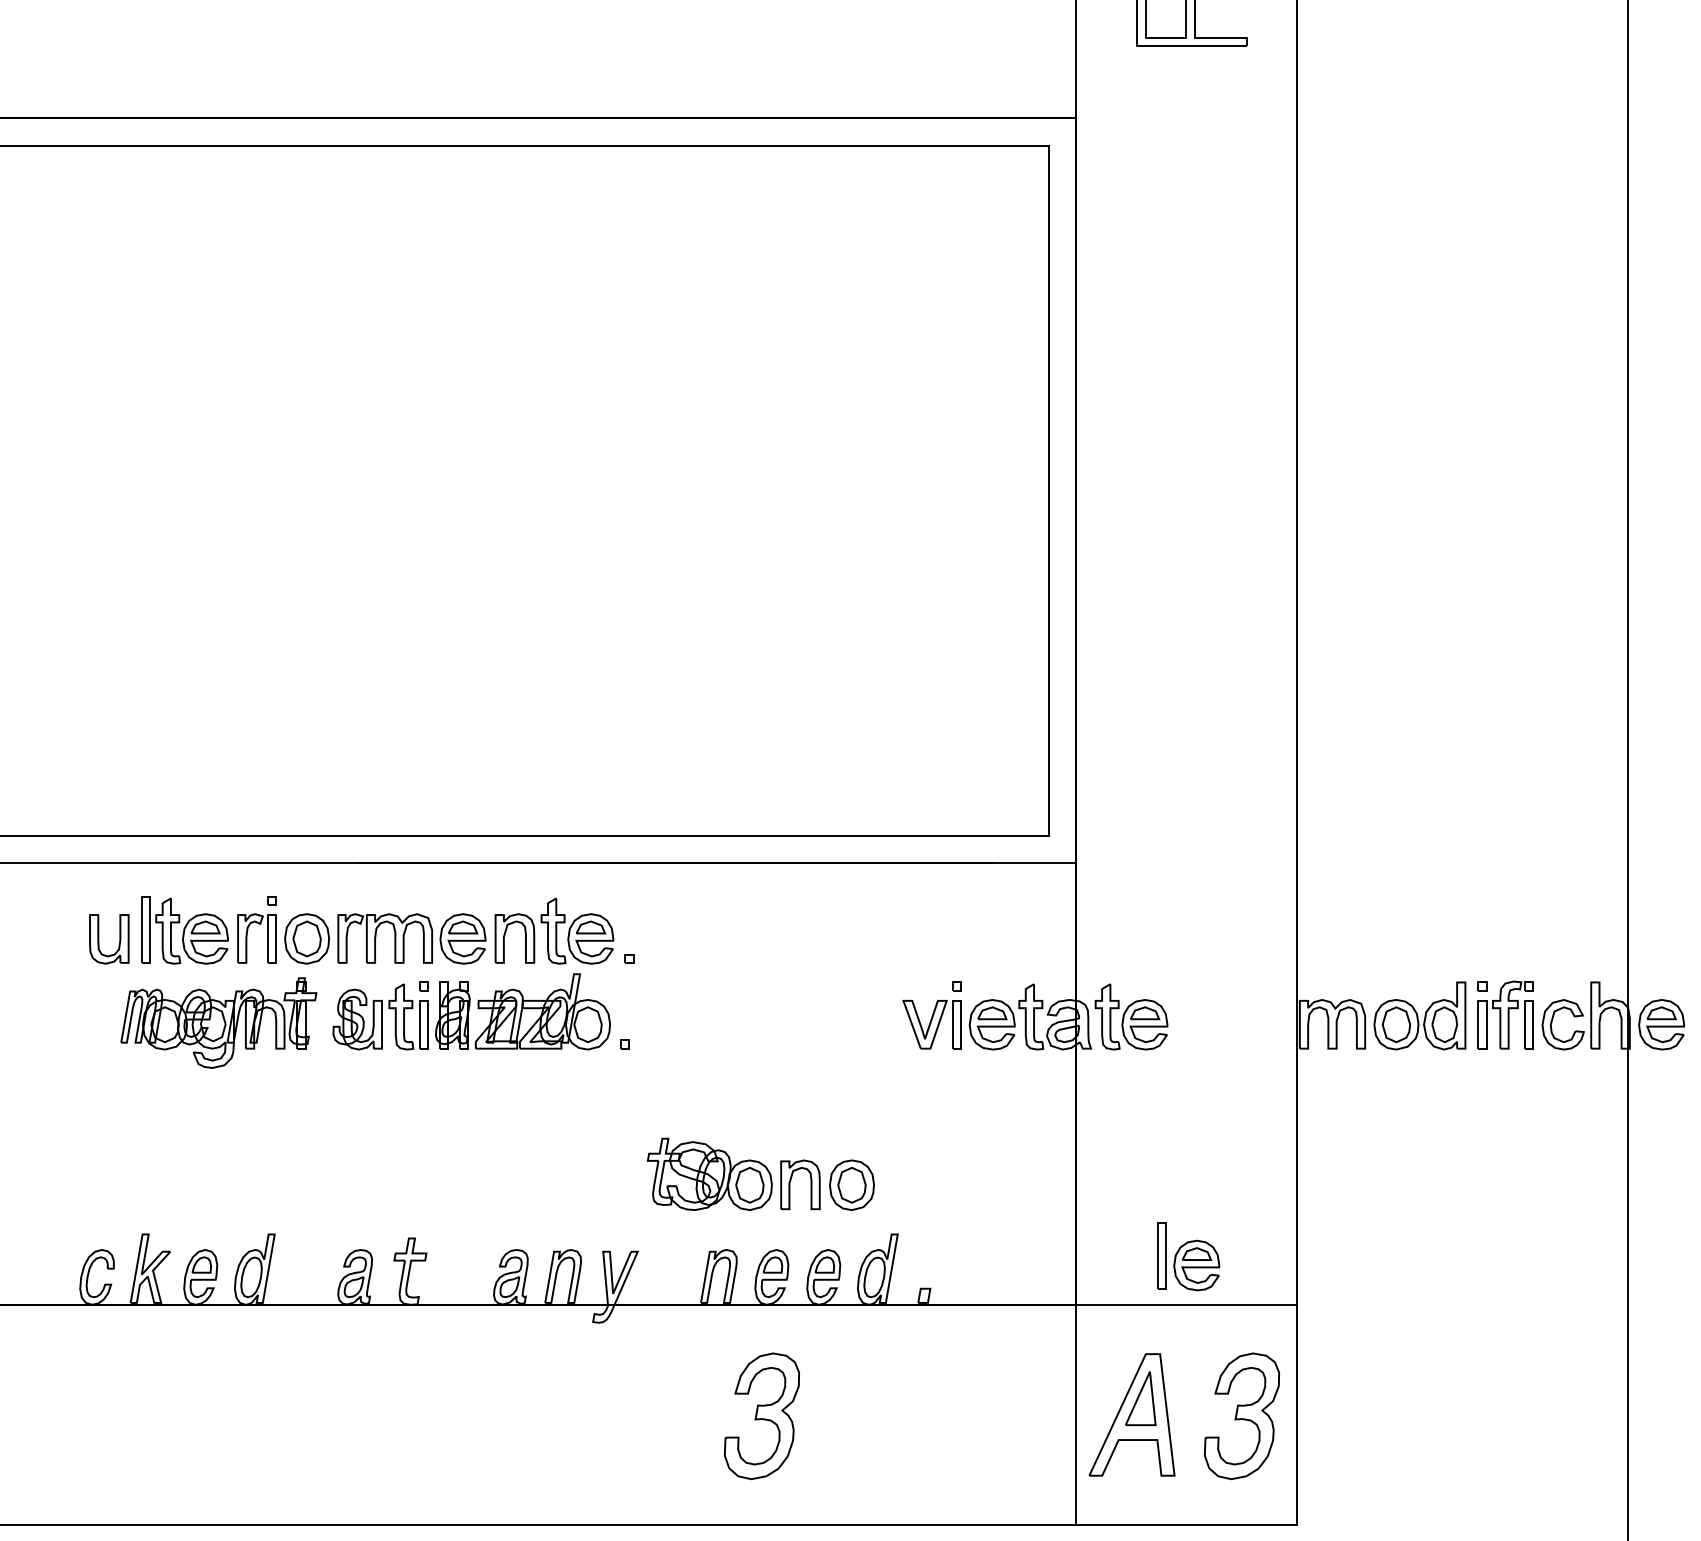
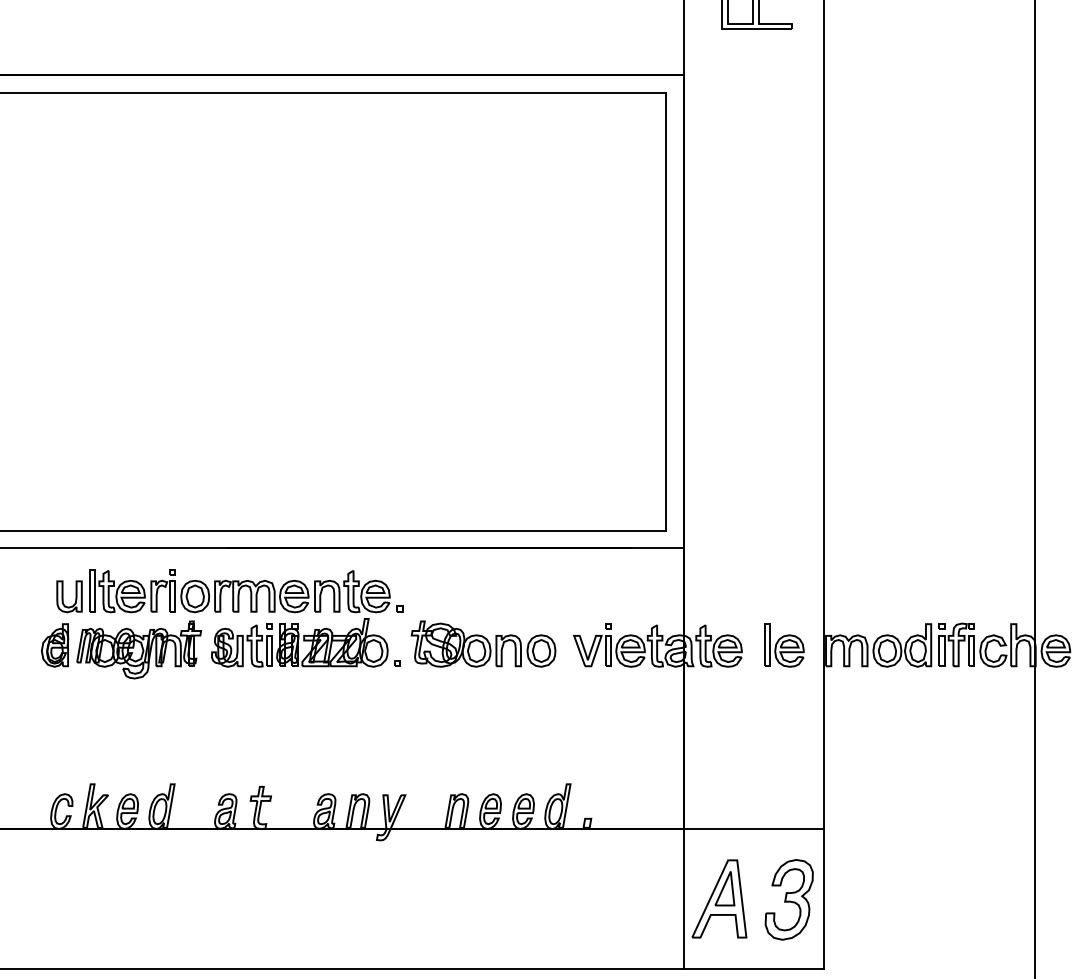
part: (87, 1016) -> (55, 645), added
part: (760, 1173) -> (483, 643), moved
part: (1188, 1256) -> (784, 645), moved
part: (760, 1415) -> (483, 899), removed

